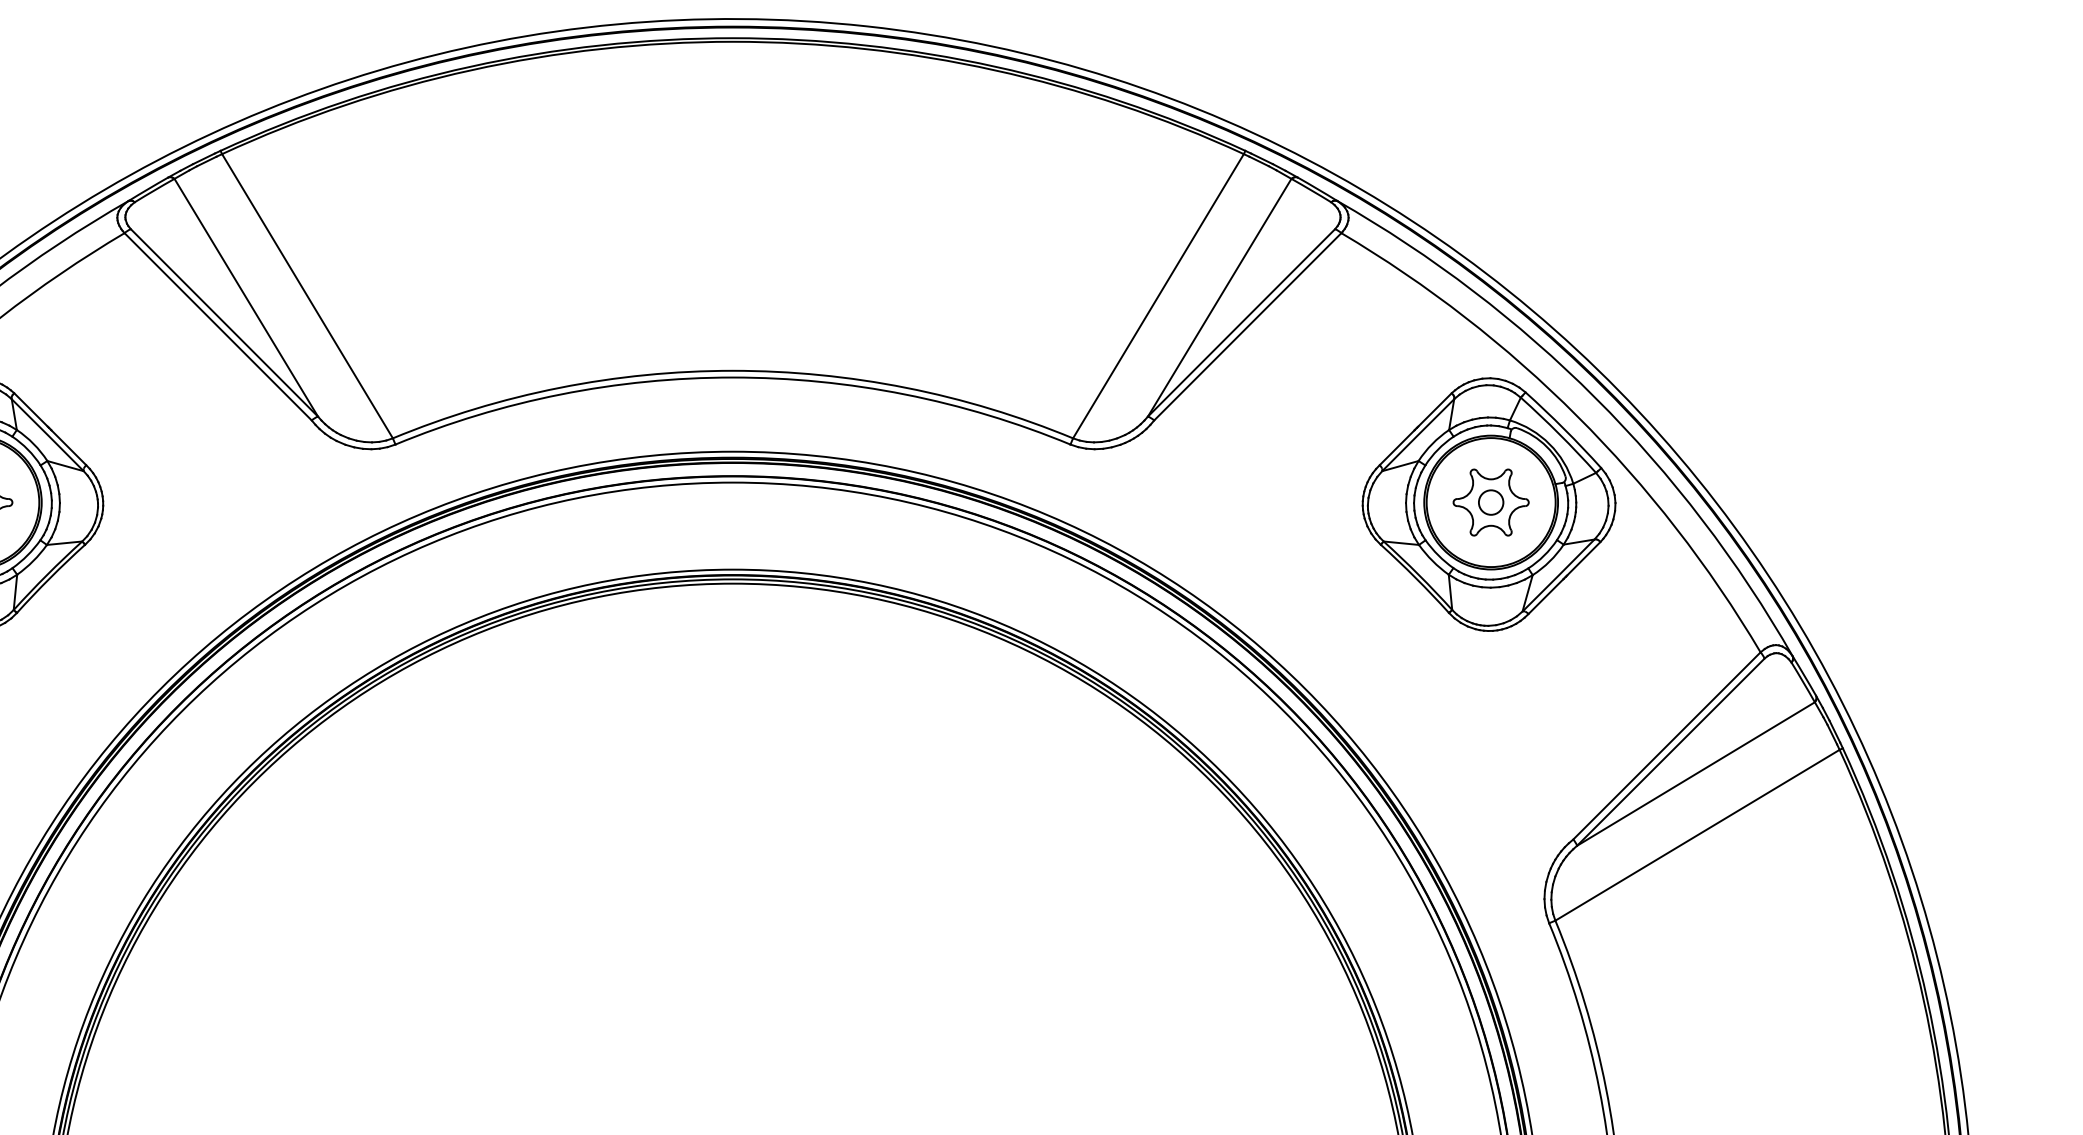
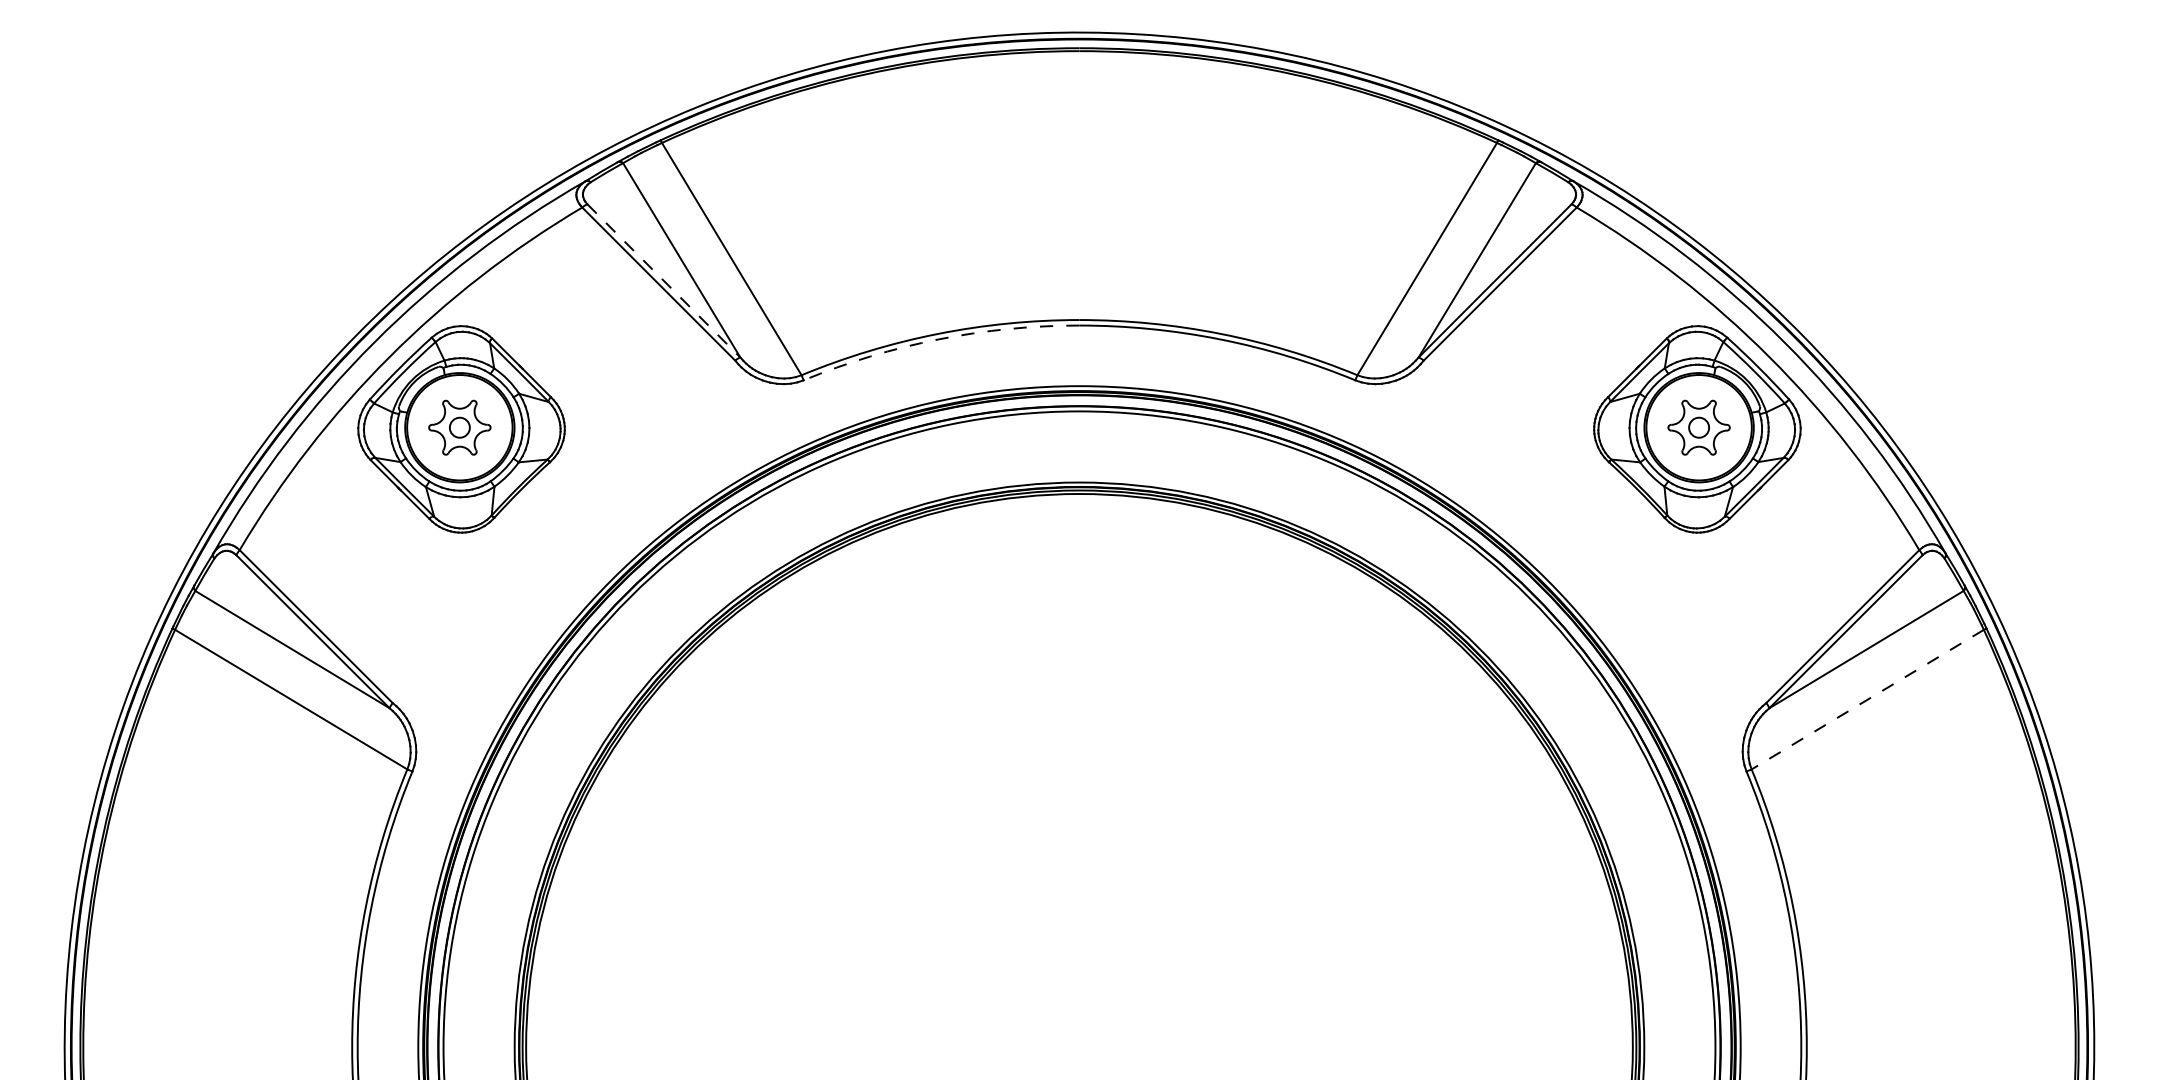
line: (225, 323) -> (664, 281), solid -> dashed
arc: (560, 394) -> (938, 339), solid -> dashed
line: (1697, 835) -> (1867, 699), solid -> dashed

